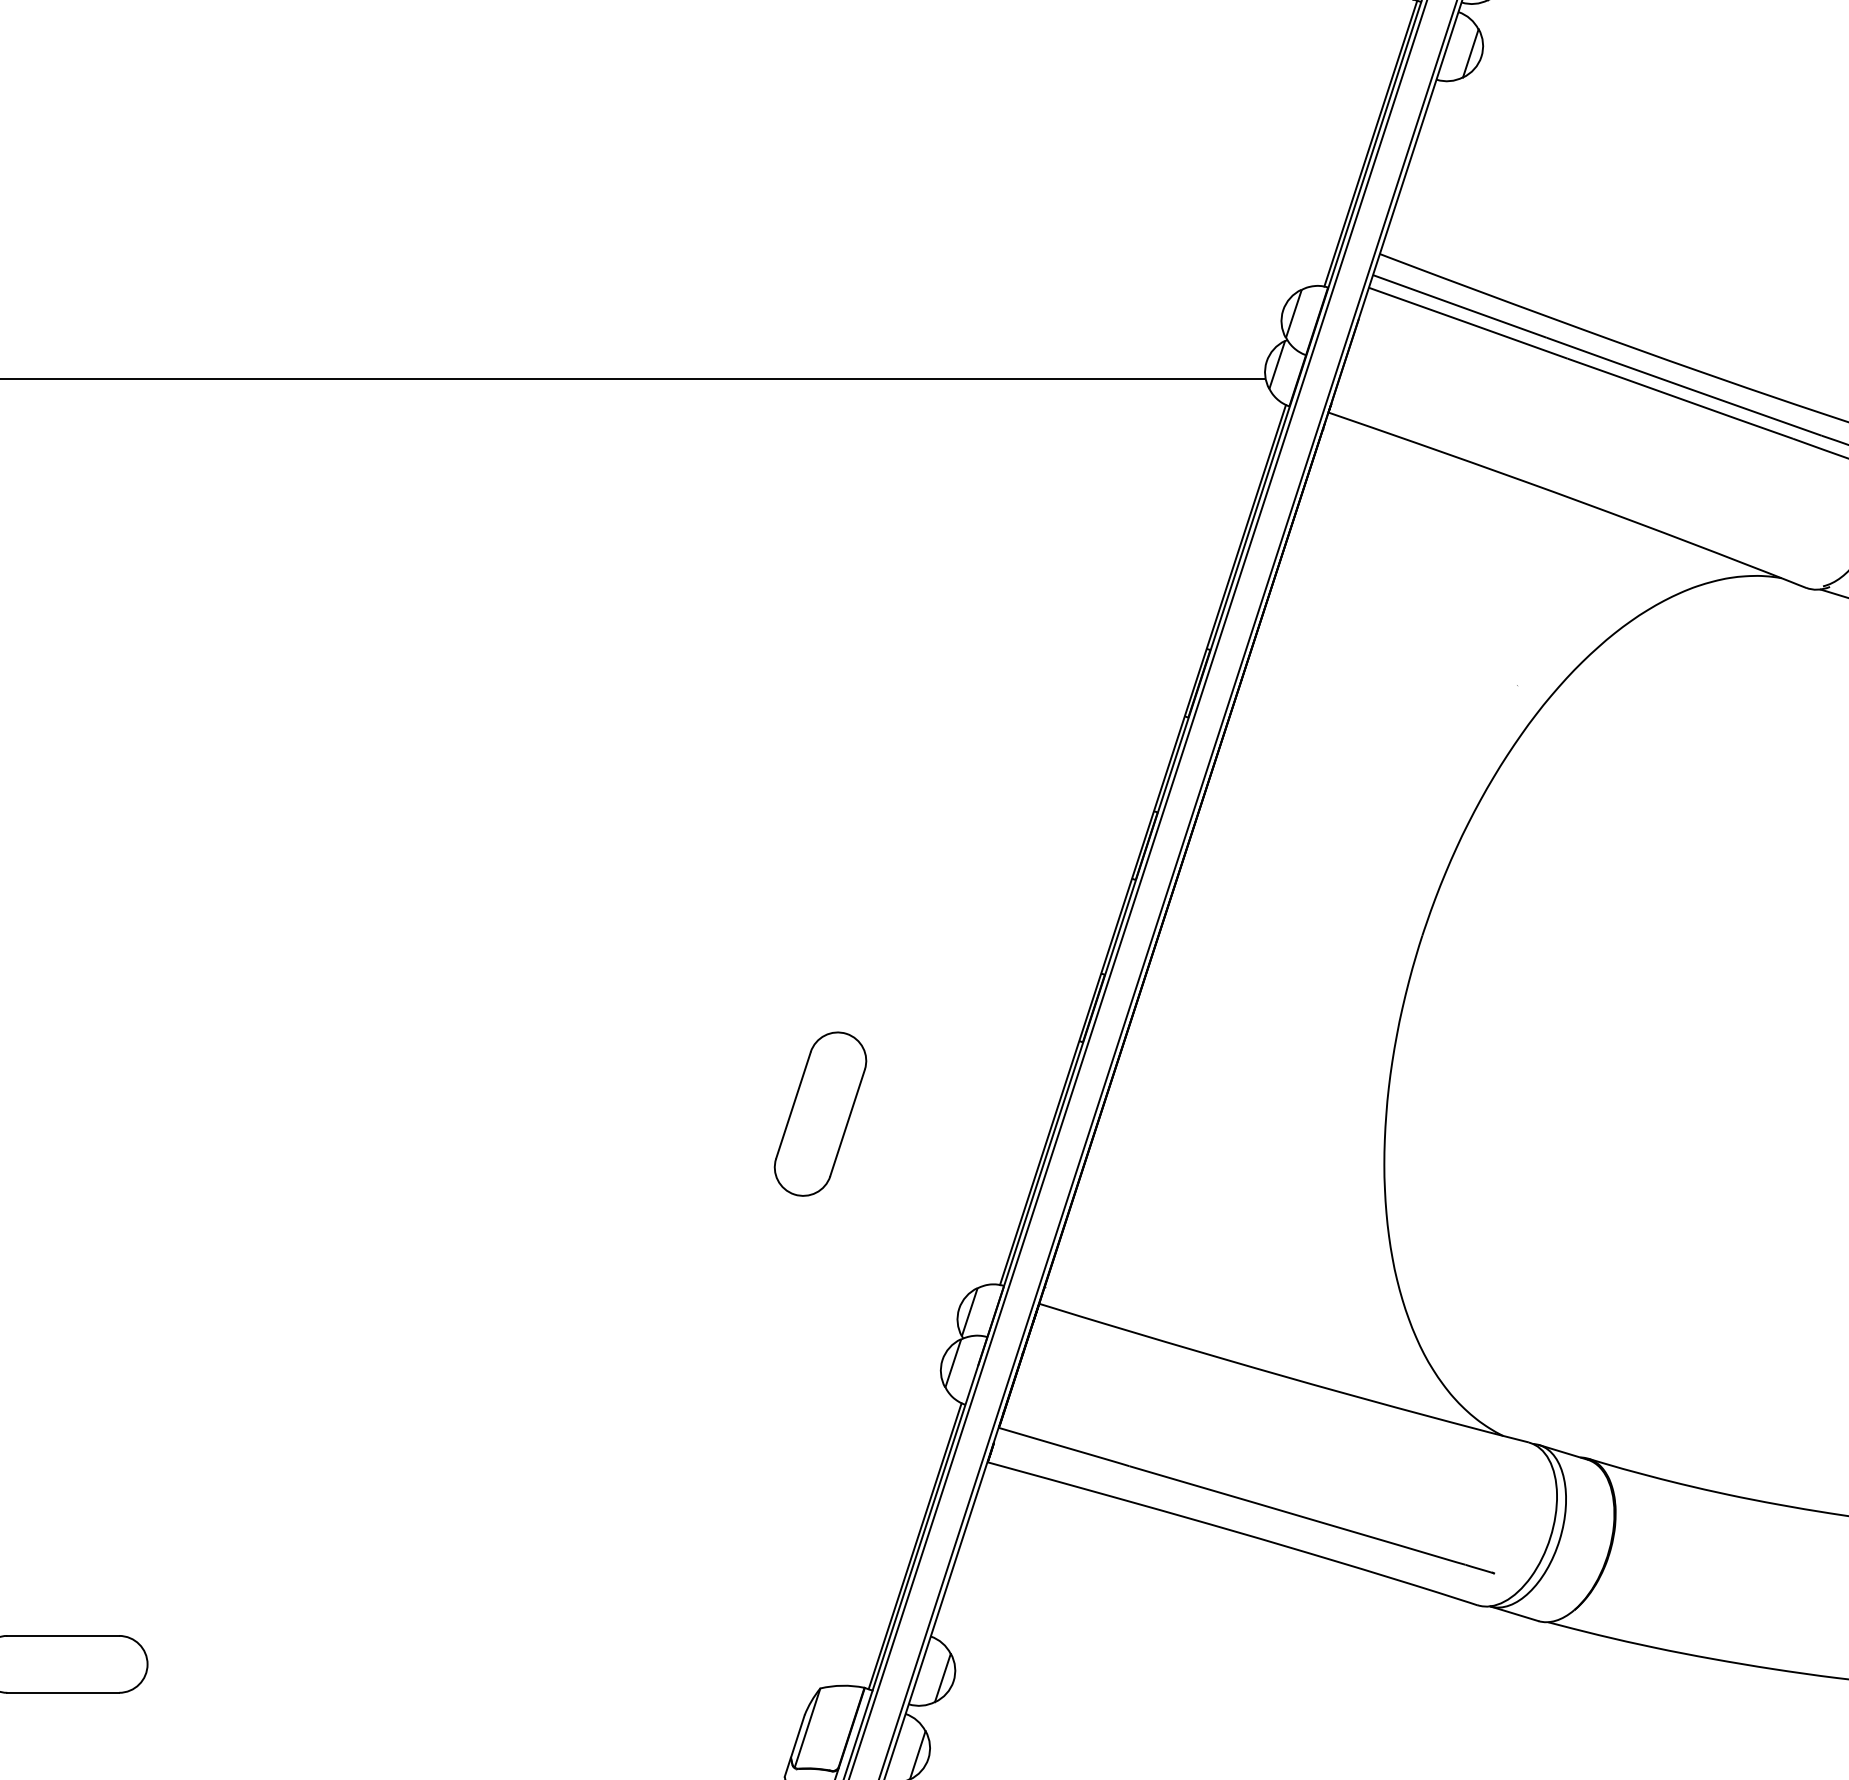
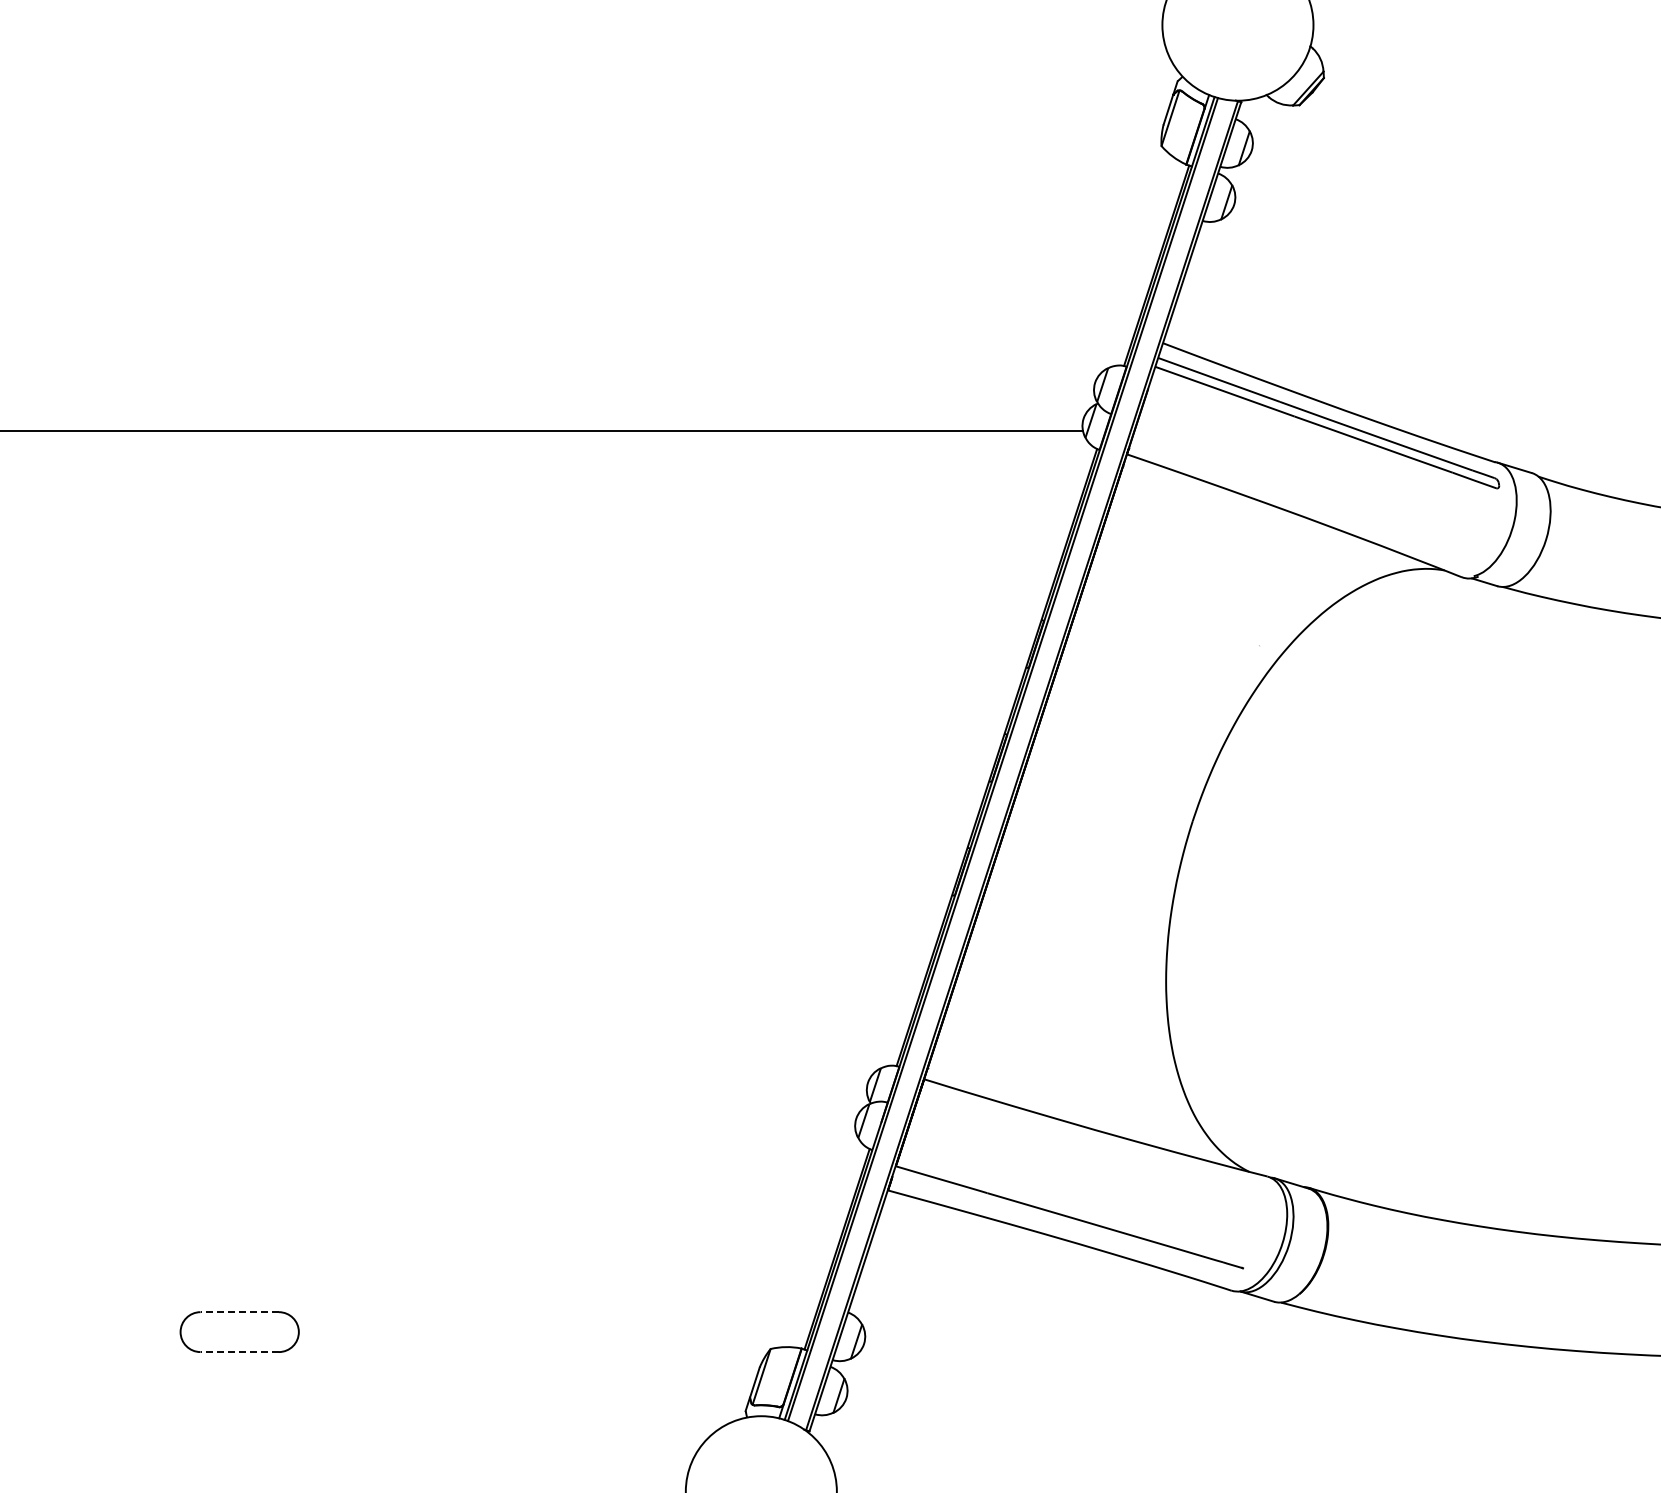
part: (820, 1114) -> (770, 946), removed
line: (62, 1636) -> (239, 1312), solid -> dashed
line: (62, 1693) -> (239, 1352), solid -> dashed

